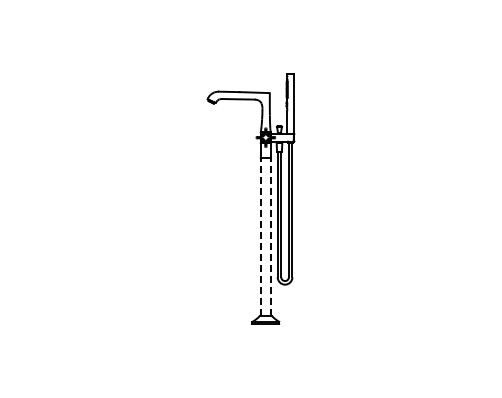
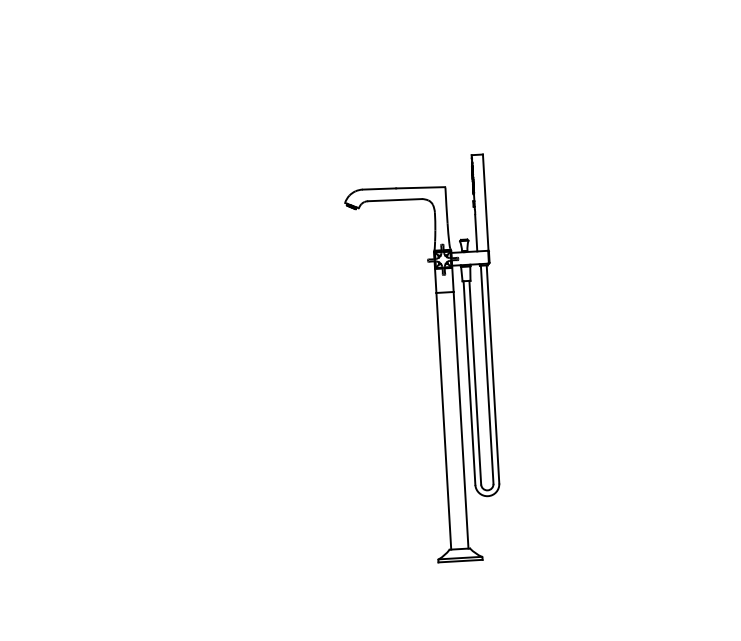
line: (260, 236) -> (443, 420), dashed -> solid
line: (271, 236) -> (461, 419), dashed -> solid

